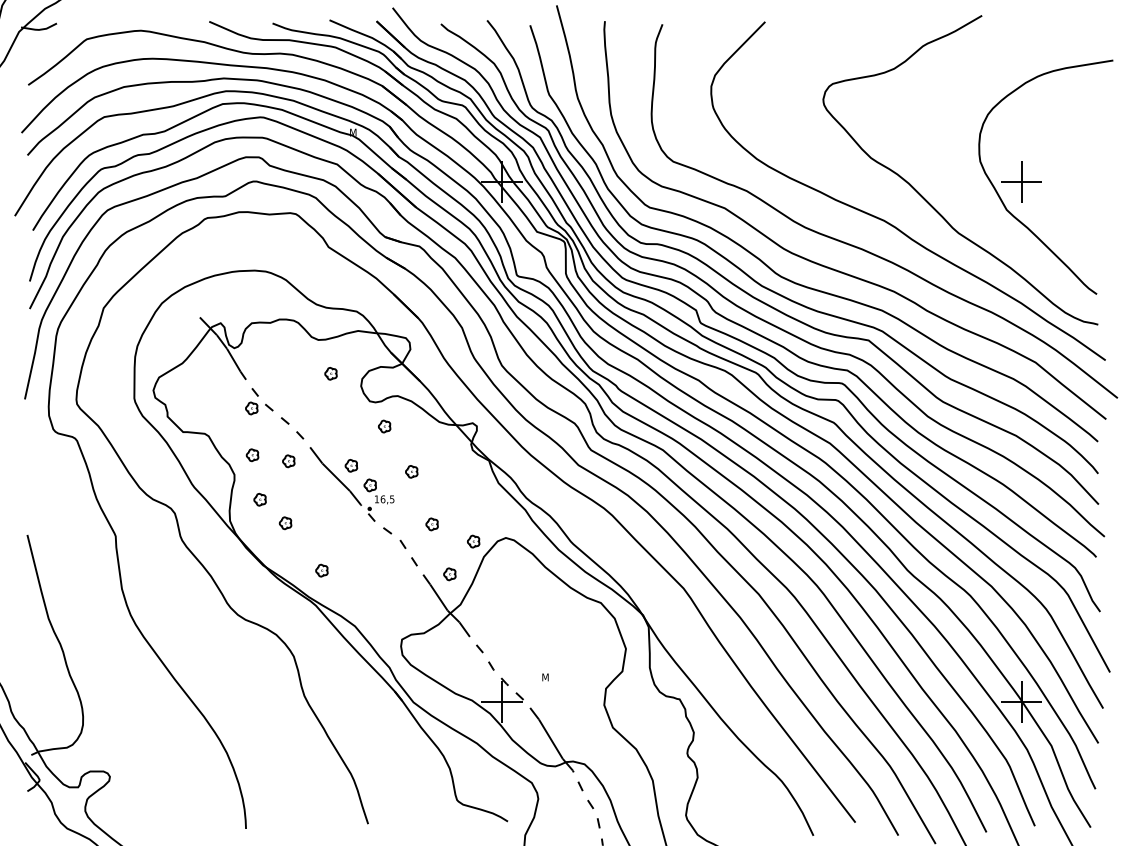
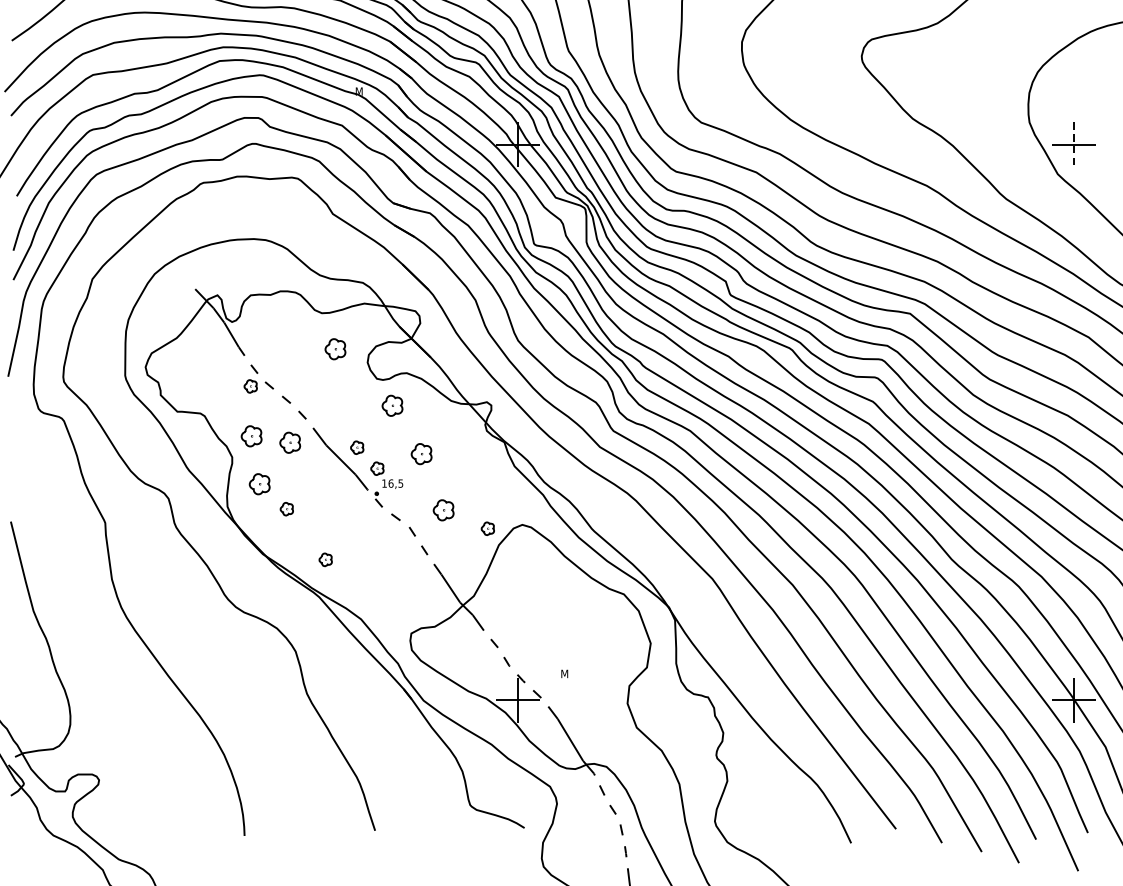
line: (1021, 182) -> (1073, 144), solid -> dashed
part: (330, 373) -> (334, 349), size x1.6
part: (384, 426) -> (392, 405), size x1.6
part: (252, 455) -> (251, 436), size x1.6
part: (288, 461) -> (289, 443), size x1.6
part: (411, 471) -> (421, 453), size x1.6
part: (259, 499) -> (258, 483), size x1.6
part: (431, 524) -> (442, 510), size x1.6
part: (449, 574) -> (462, 563), removed

